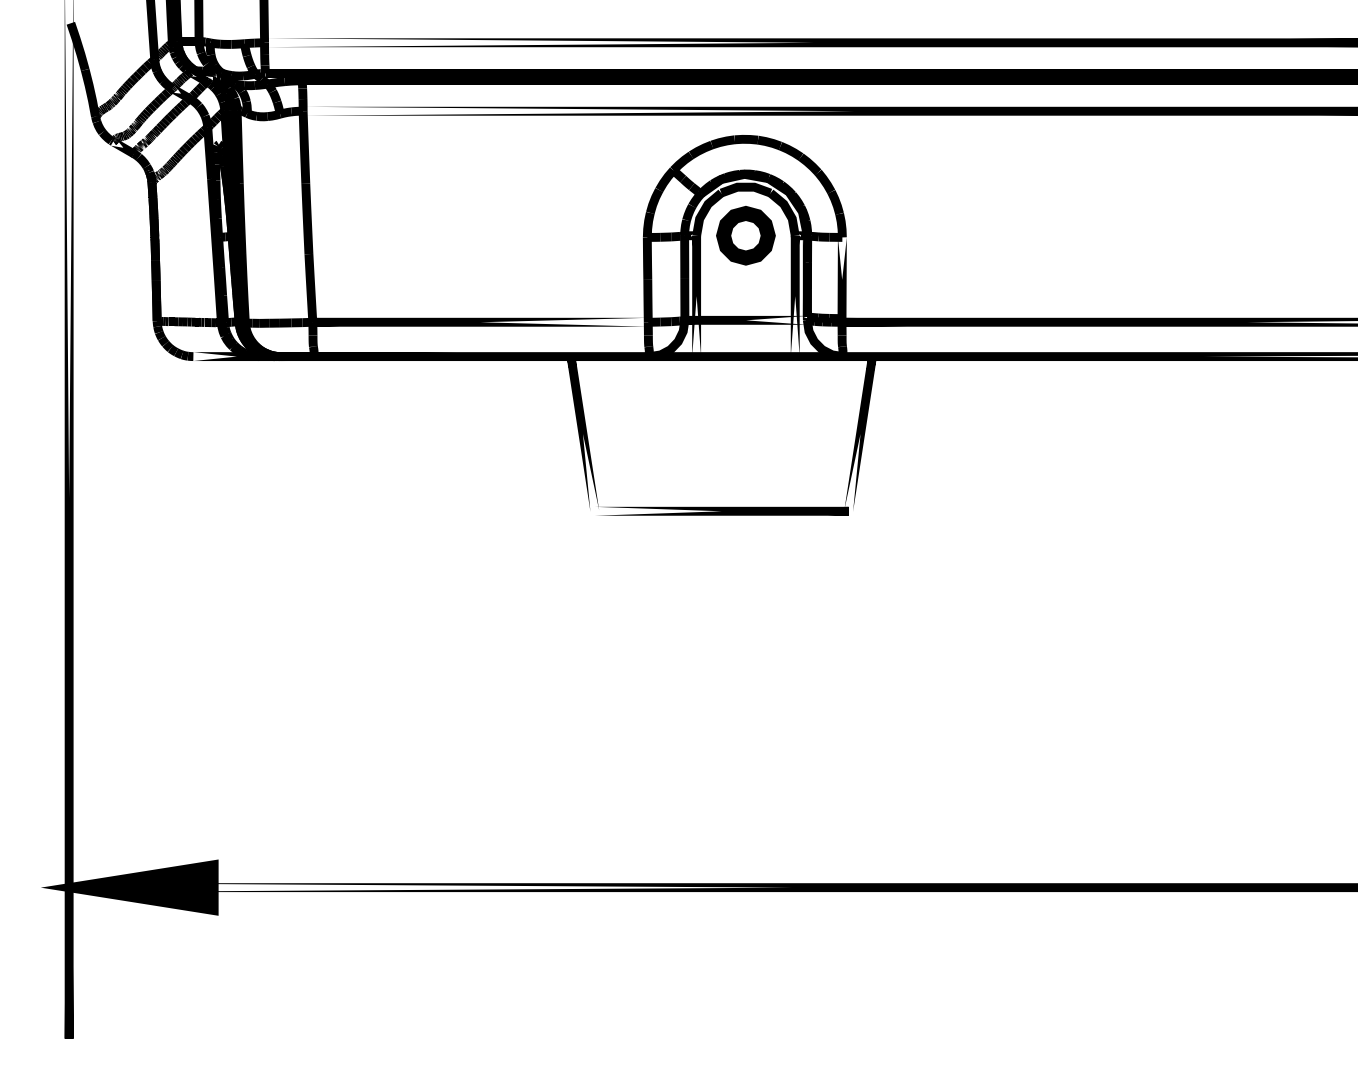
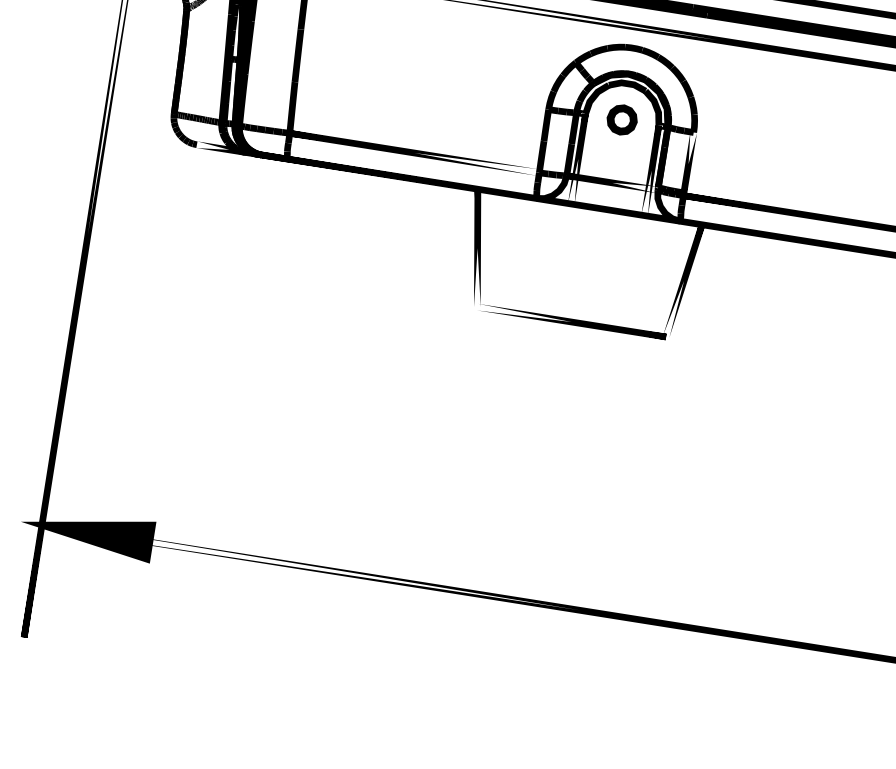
part: (745, 235) -> (621, 119), size x0.7

